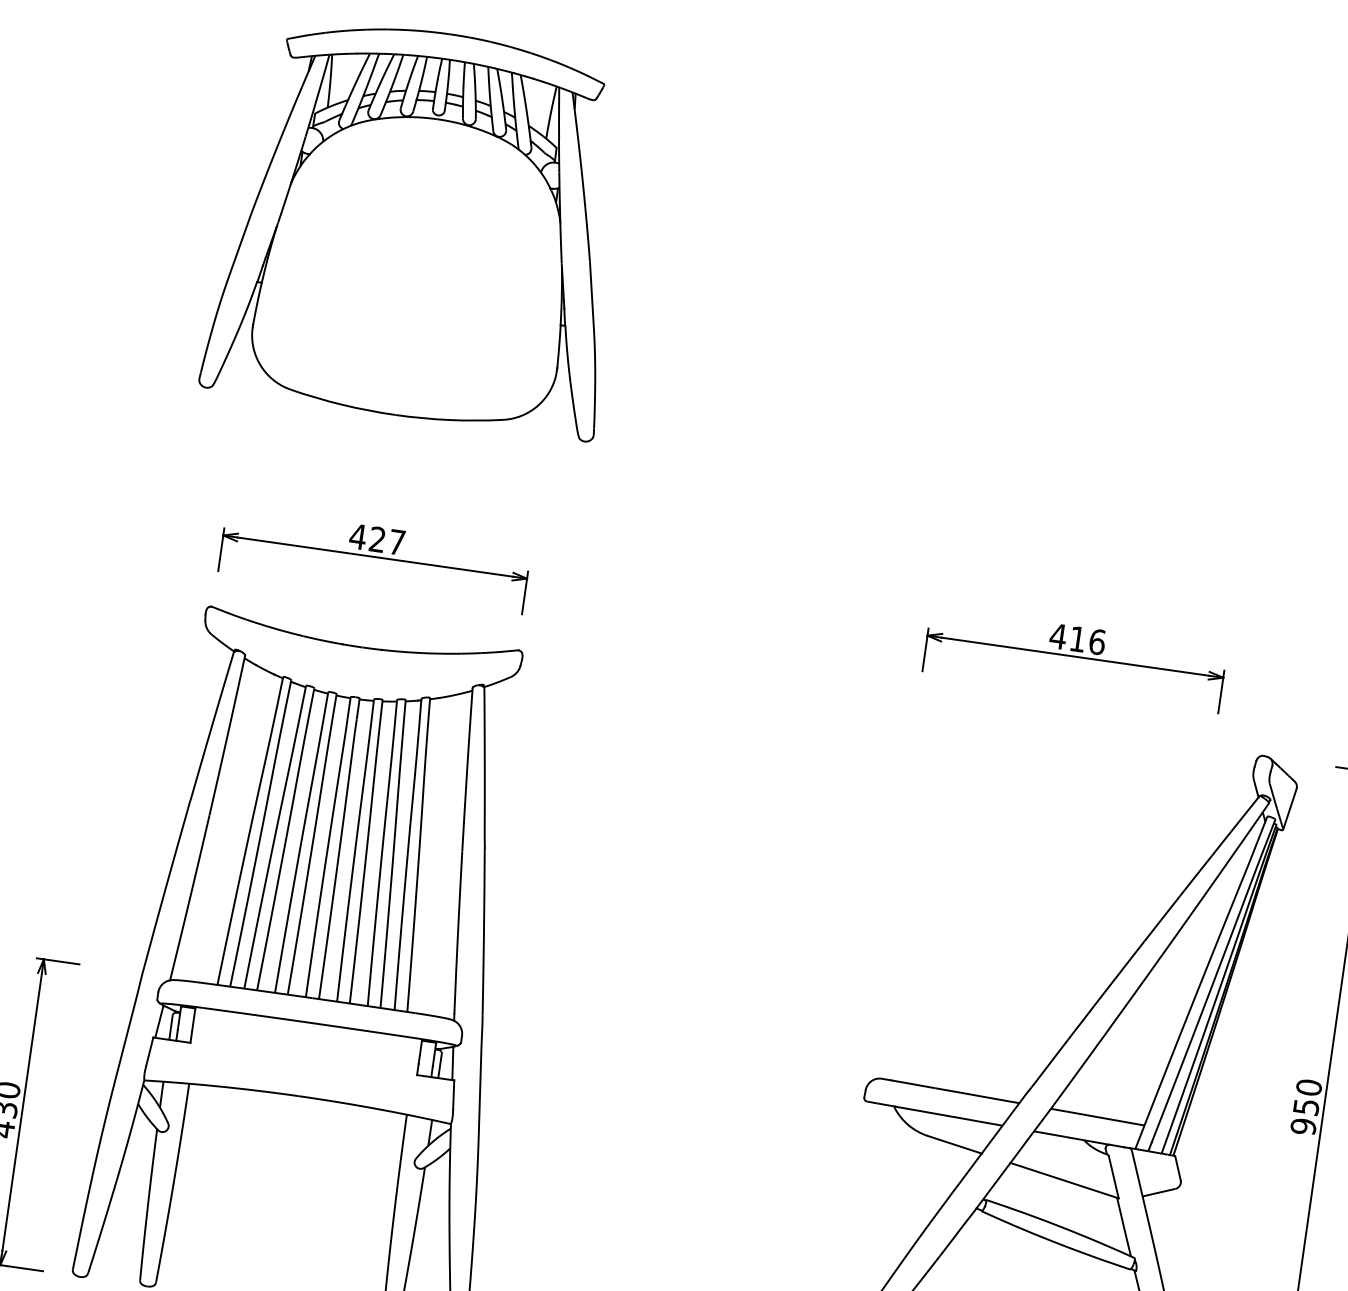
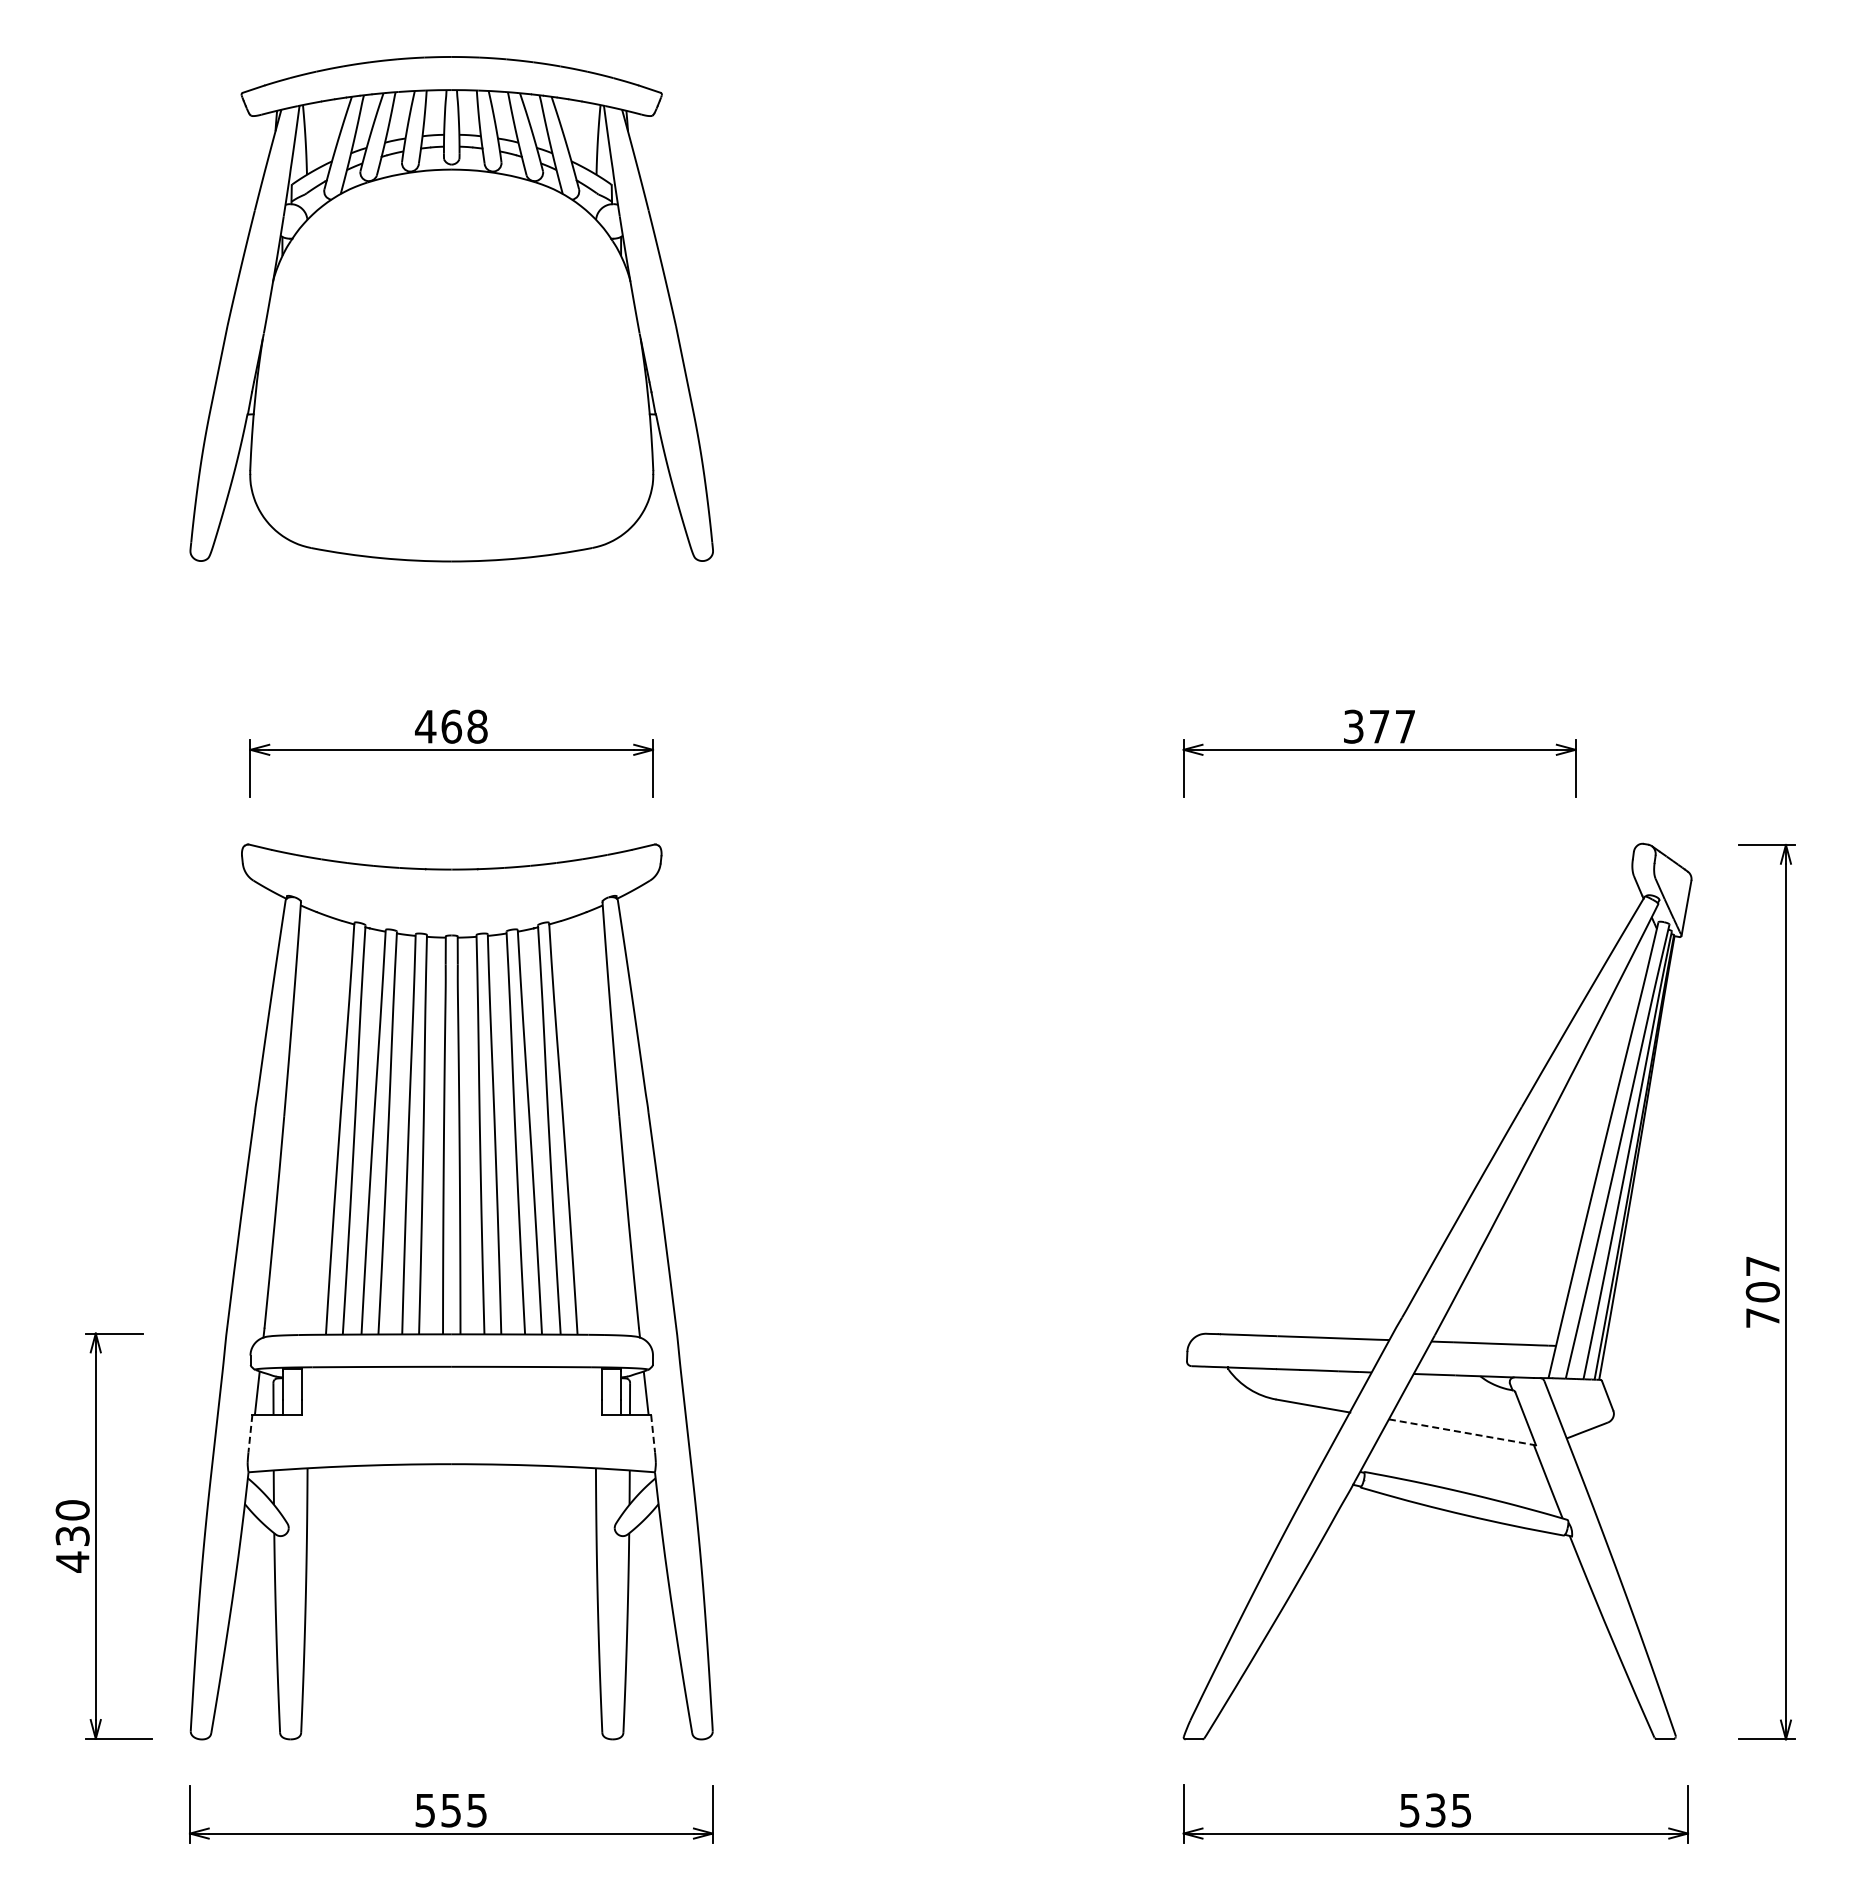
text: (387, 540) -> (464, 726), 427 -> 468
text: (1077, 638) -> (1378, 726), 416 -> 377
line: (149, 1051) -> (250, 1433), solid -> dashed
line: (454, 1094) -> (653, 1433), solid -> dashed
text: (1306, 1107) -> (1762, 1292), 950 -> 707
line: (1064, 1180) -> (1462, 1432), solid -> dashed

